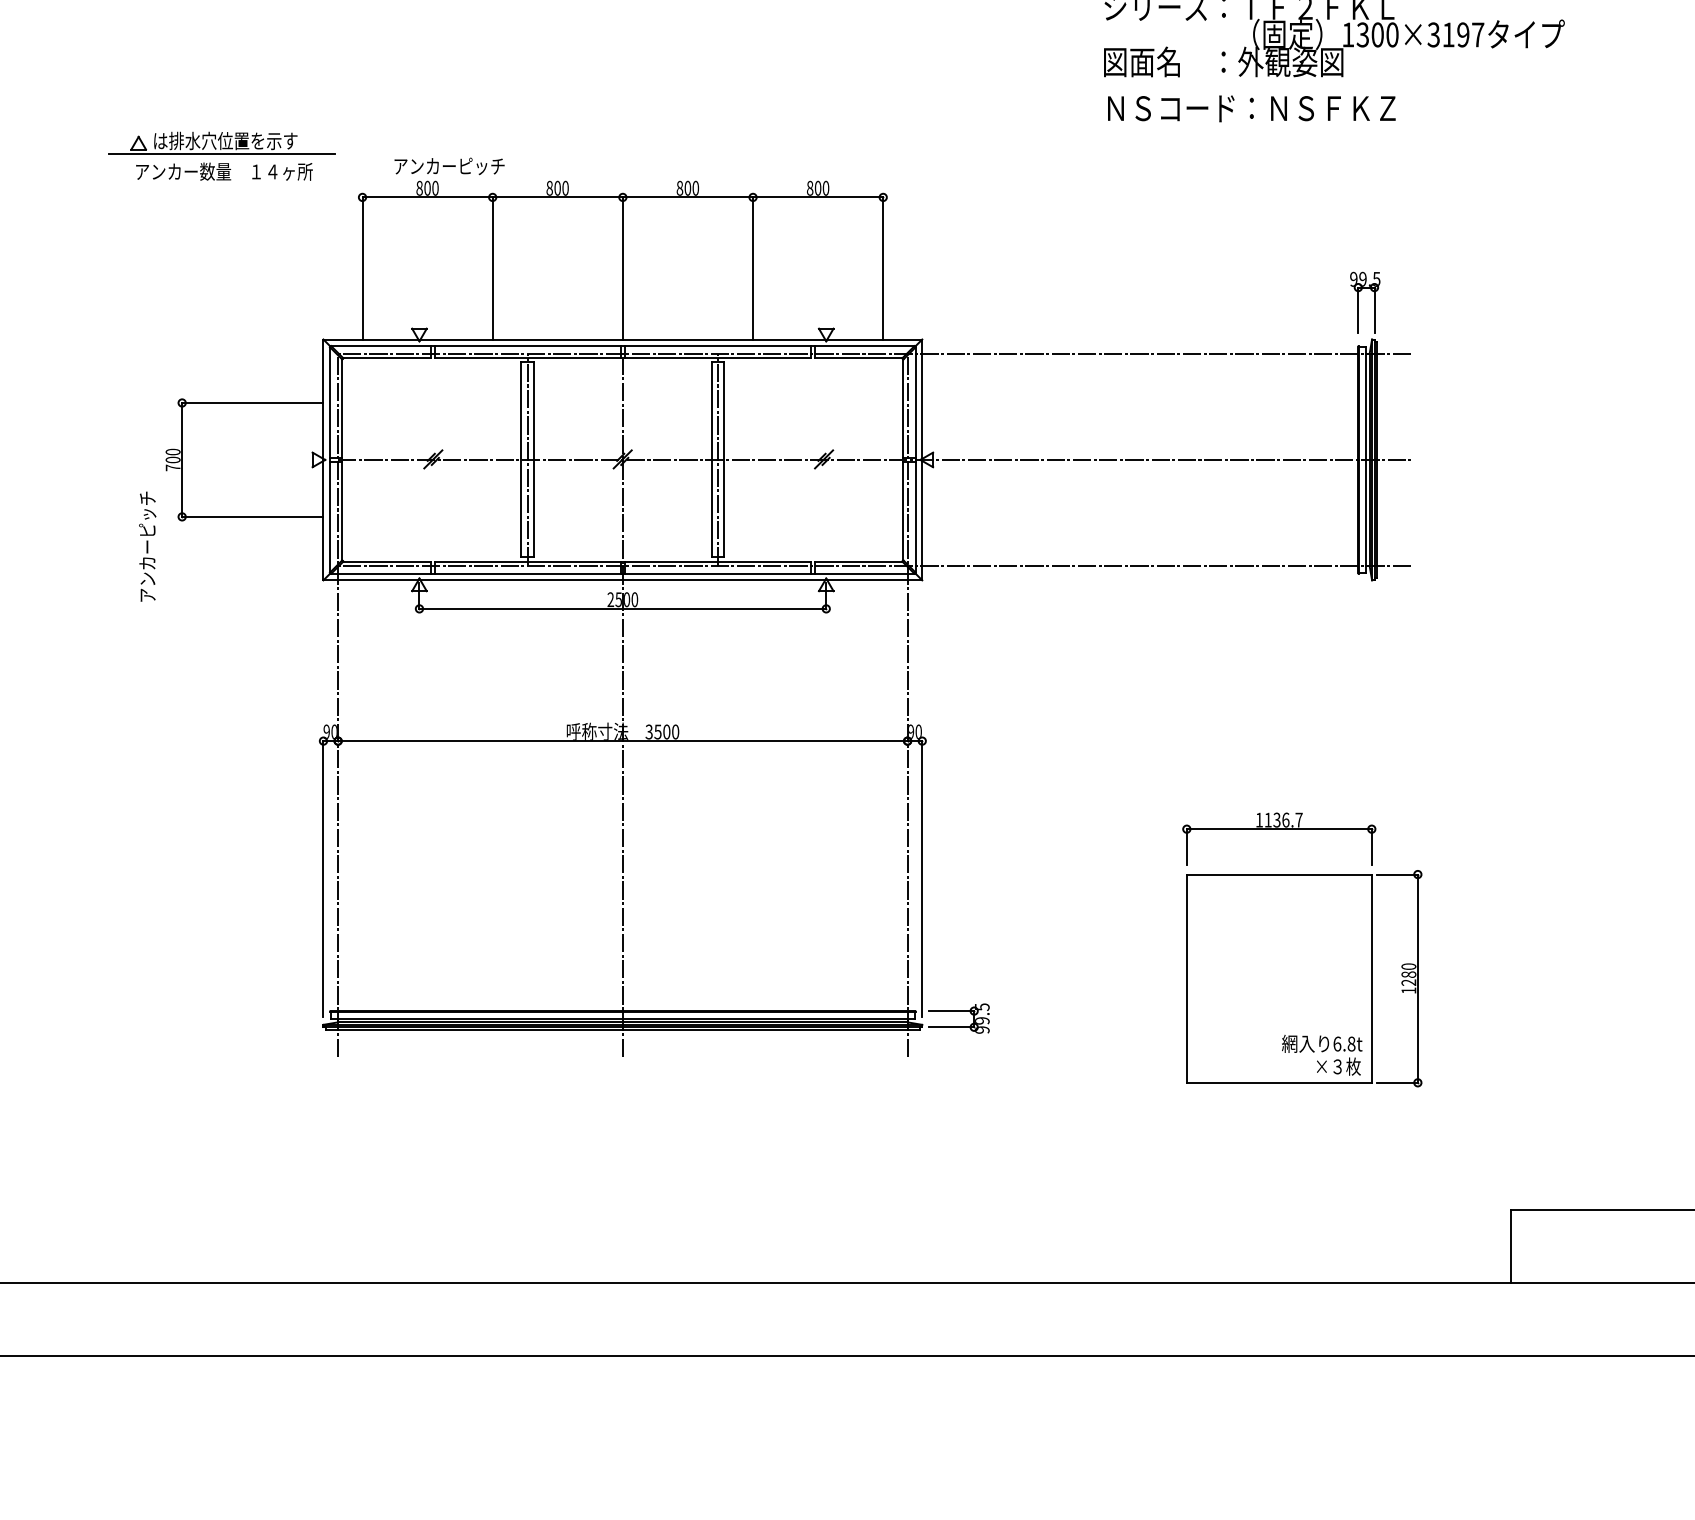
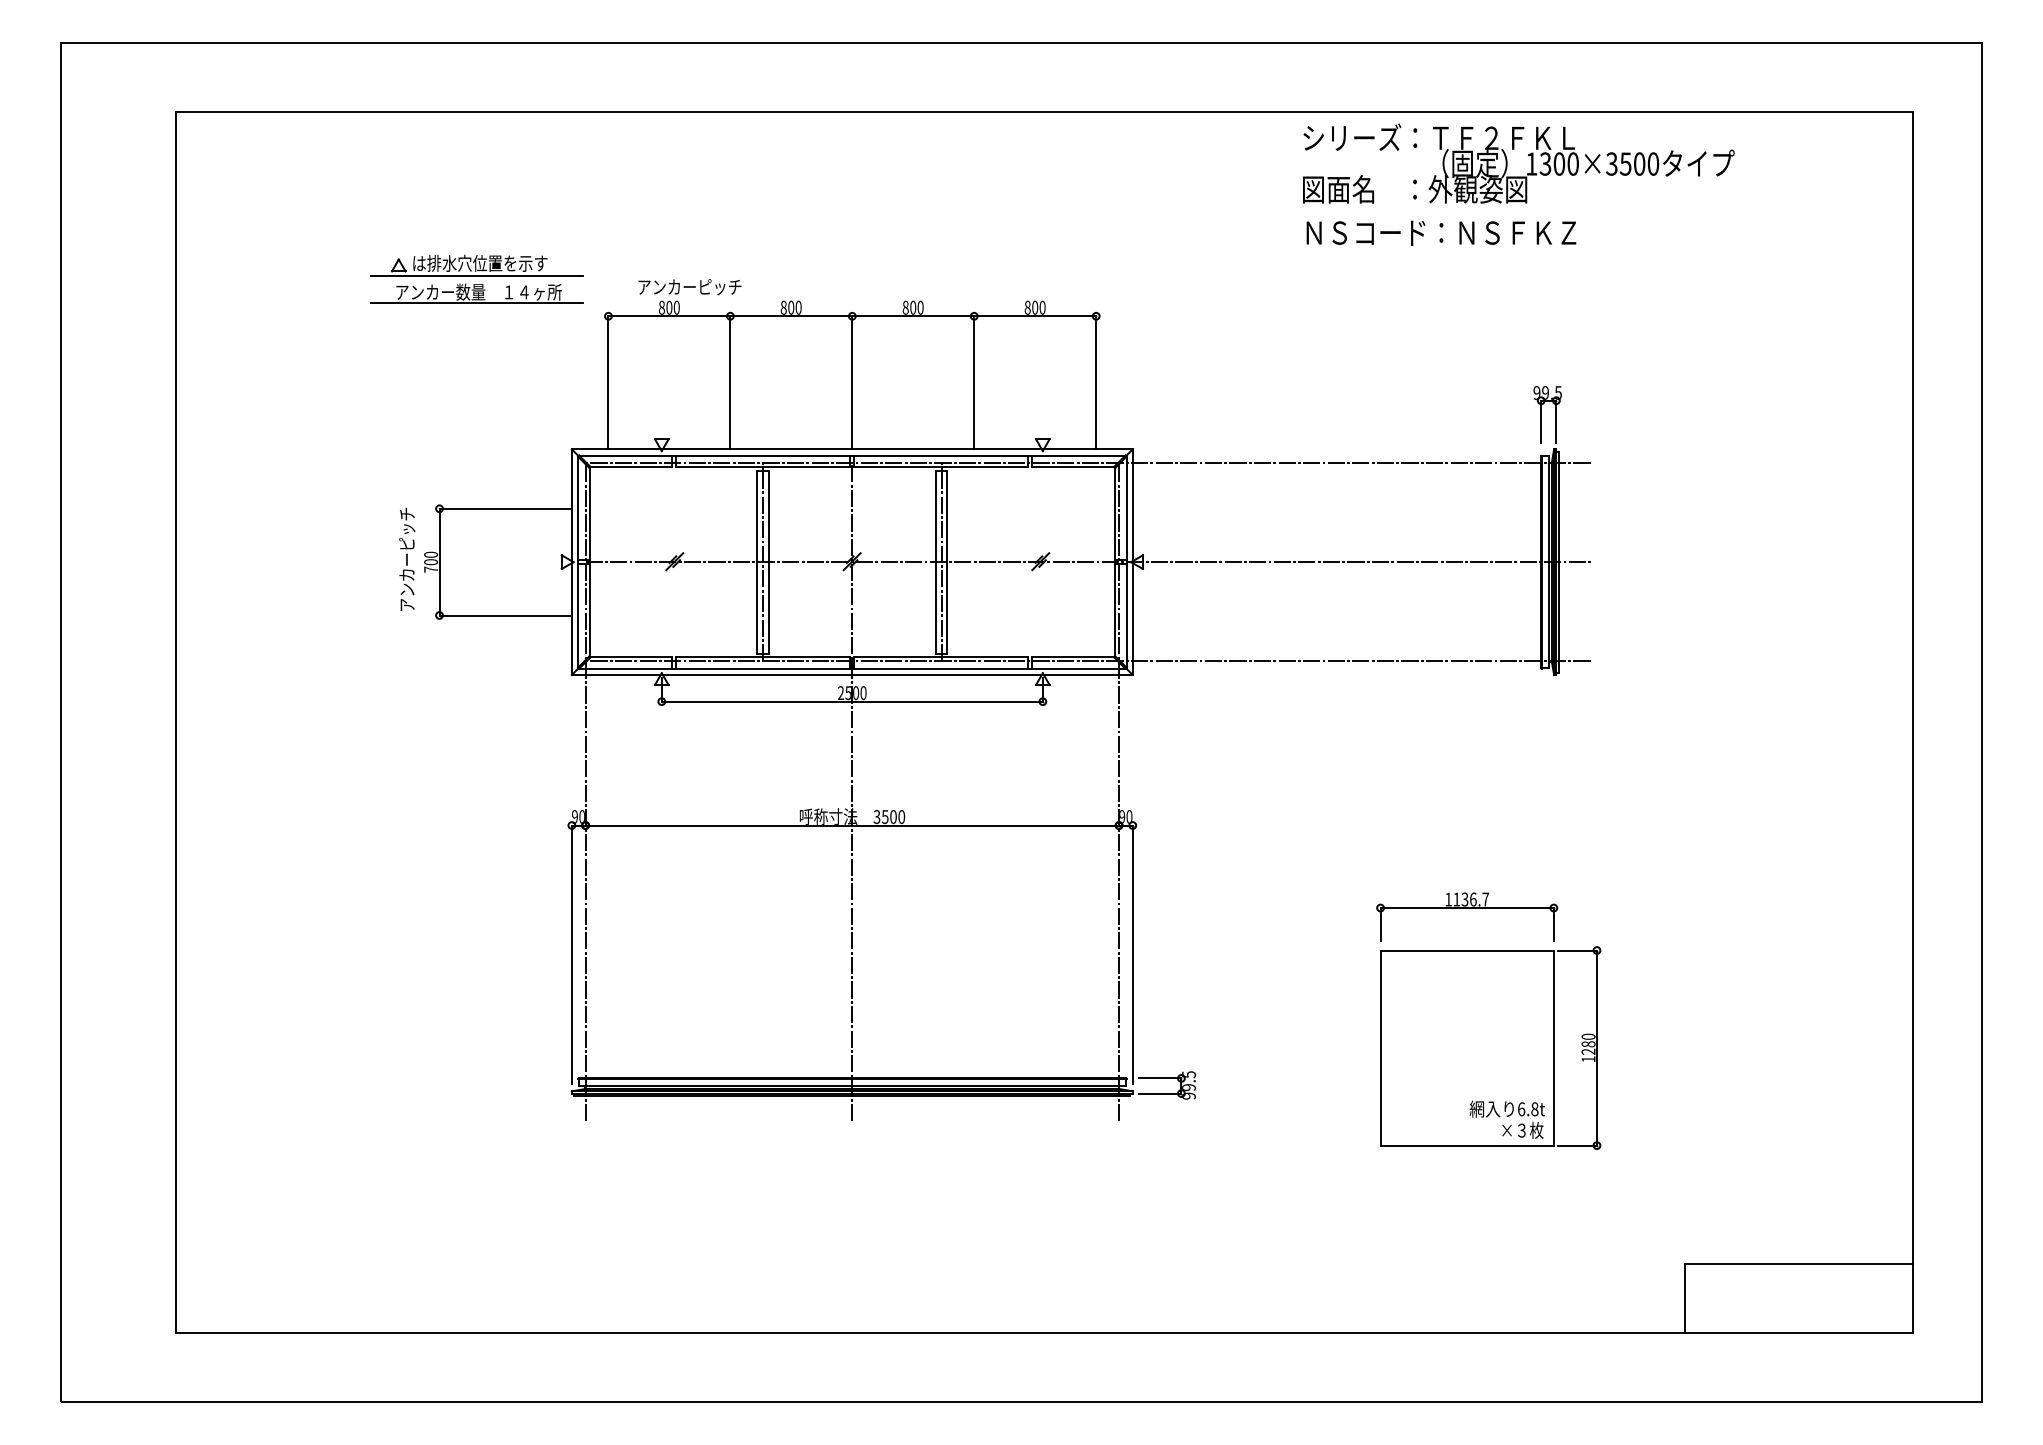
text: (1463, 34) -> (1639, 163), 1300×3197 -> 1300×3500
line: (221, 183) -> (476, 303), added
text: (147, 546) -> (407, 559), moved

